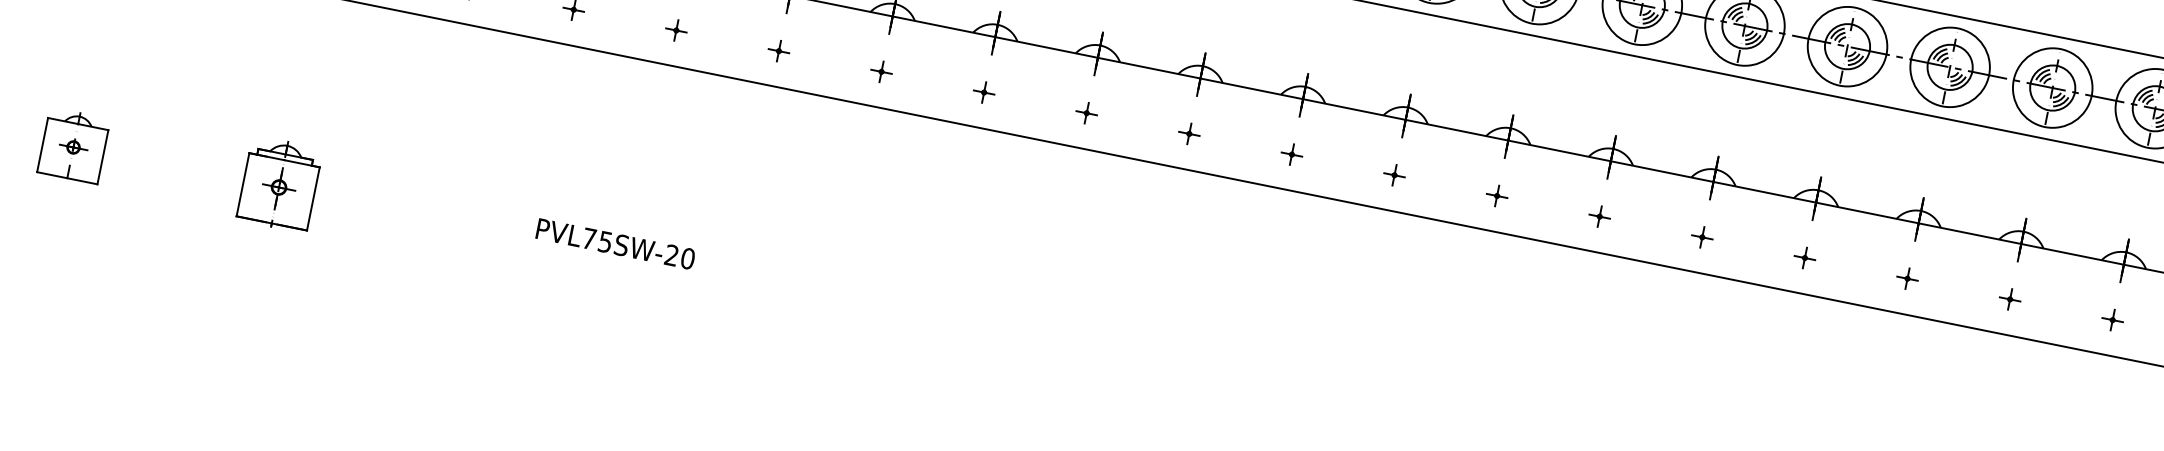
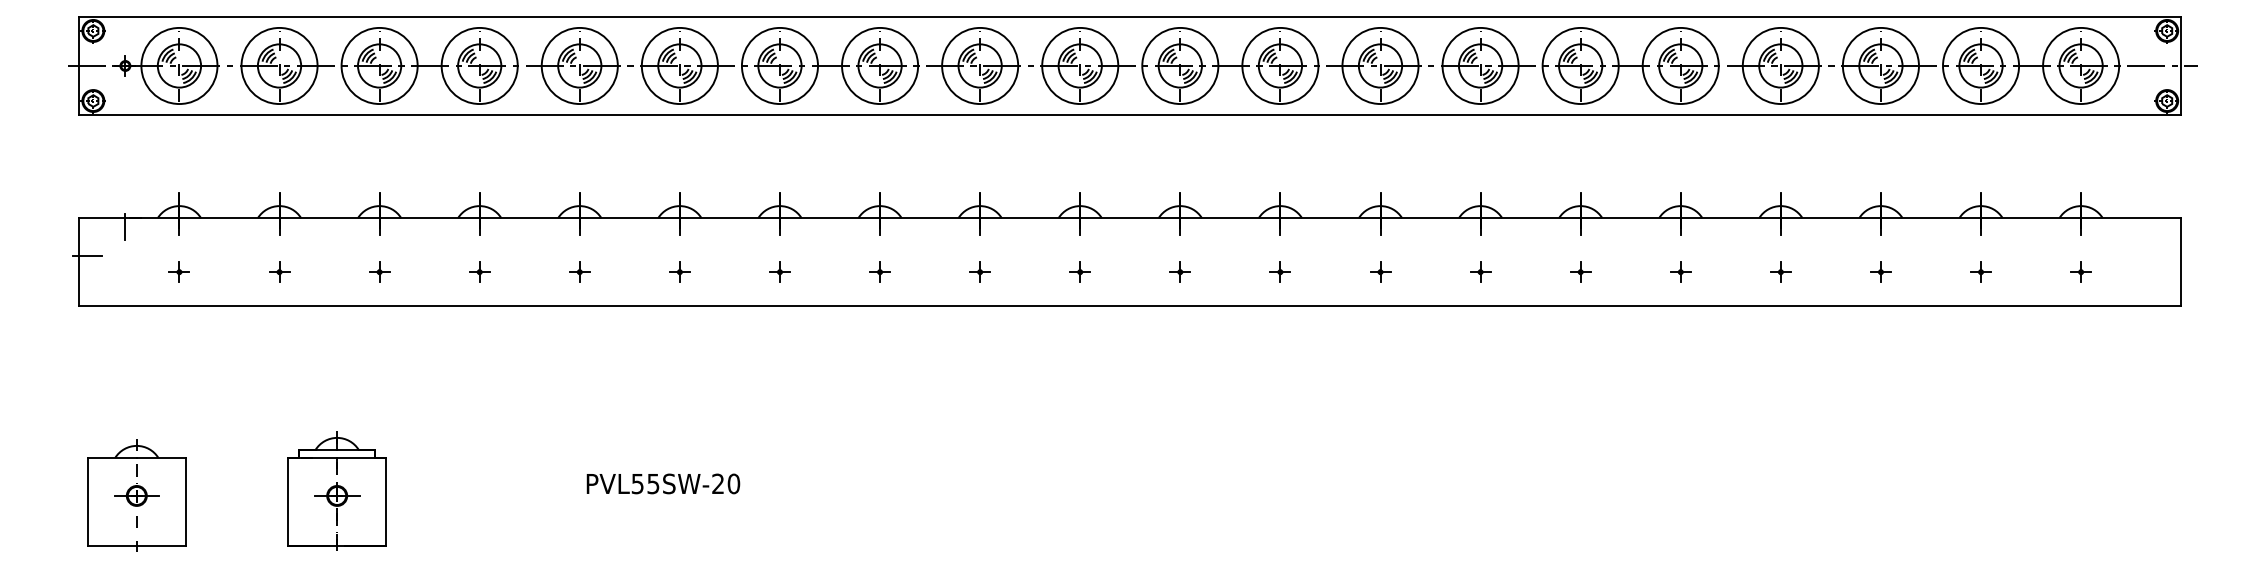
part: (73, 147) -> (136, 495), size x1.67
part: (279, 183) -> (336, 490), size x1.43
text: (589, 239) -> (637, 484), PVL75SW-20 -> PVL55SW-20

